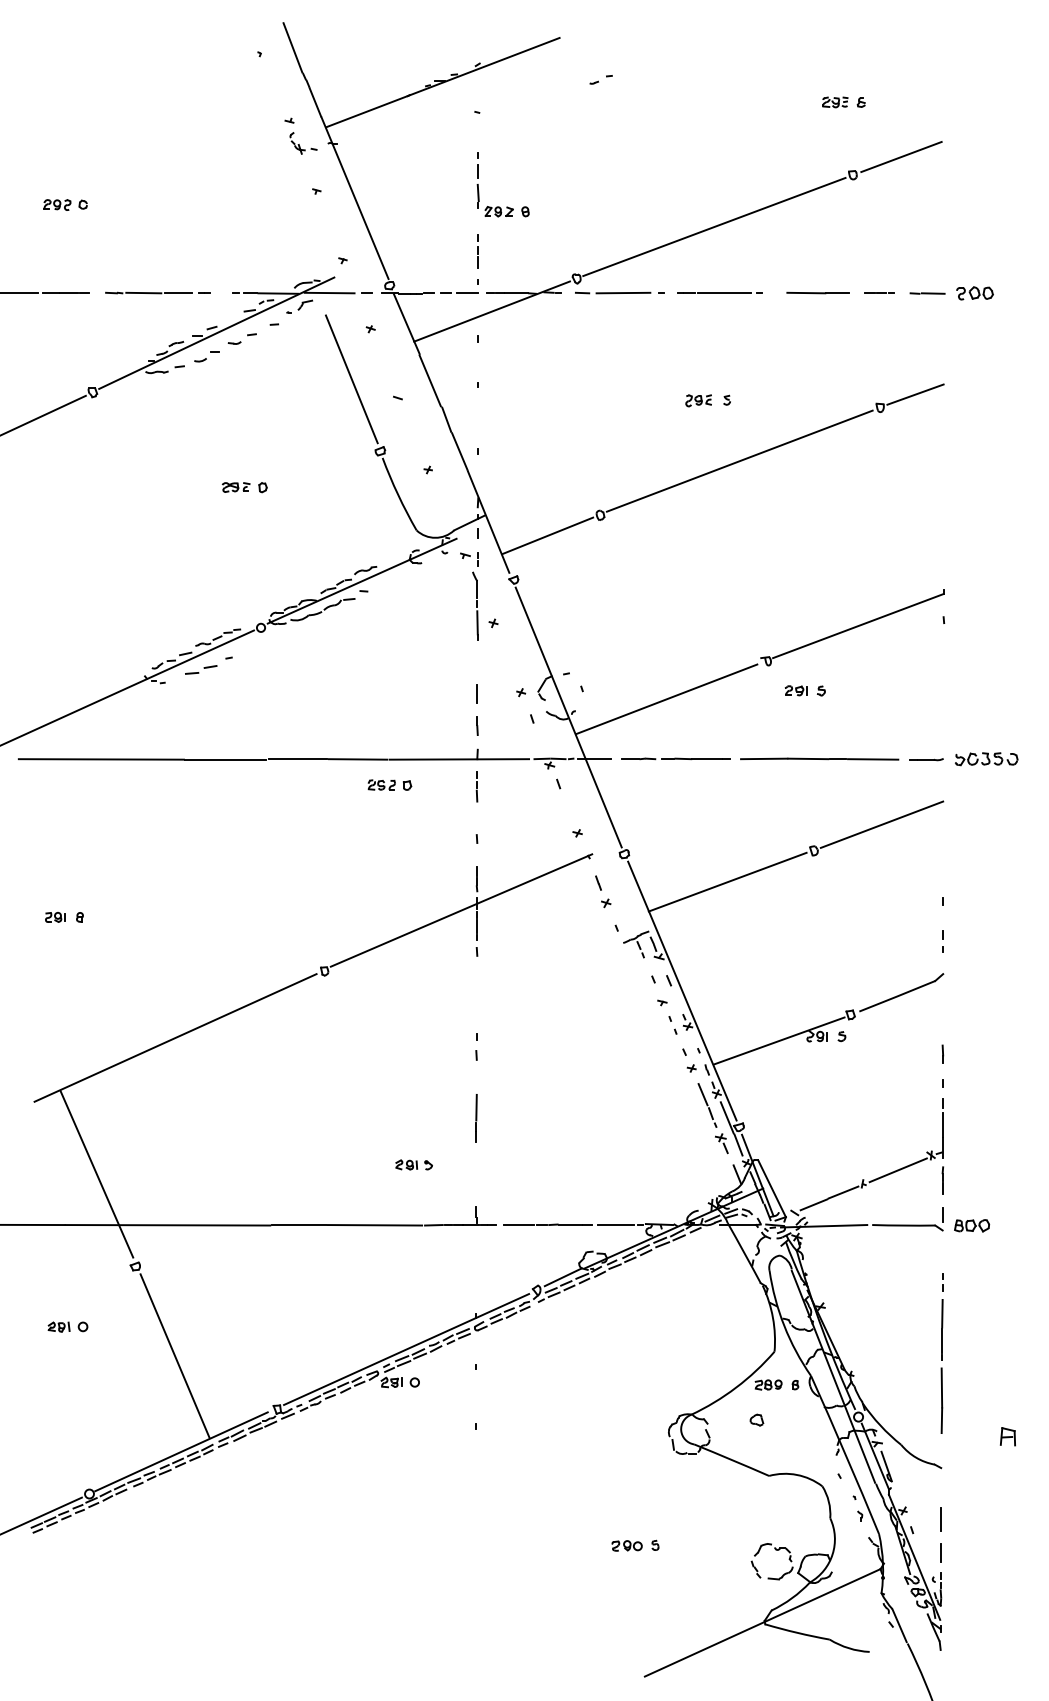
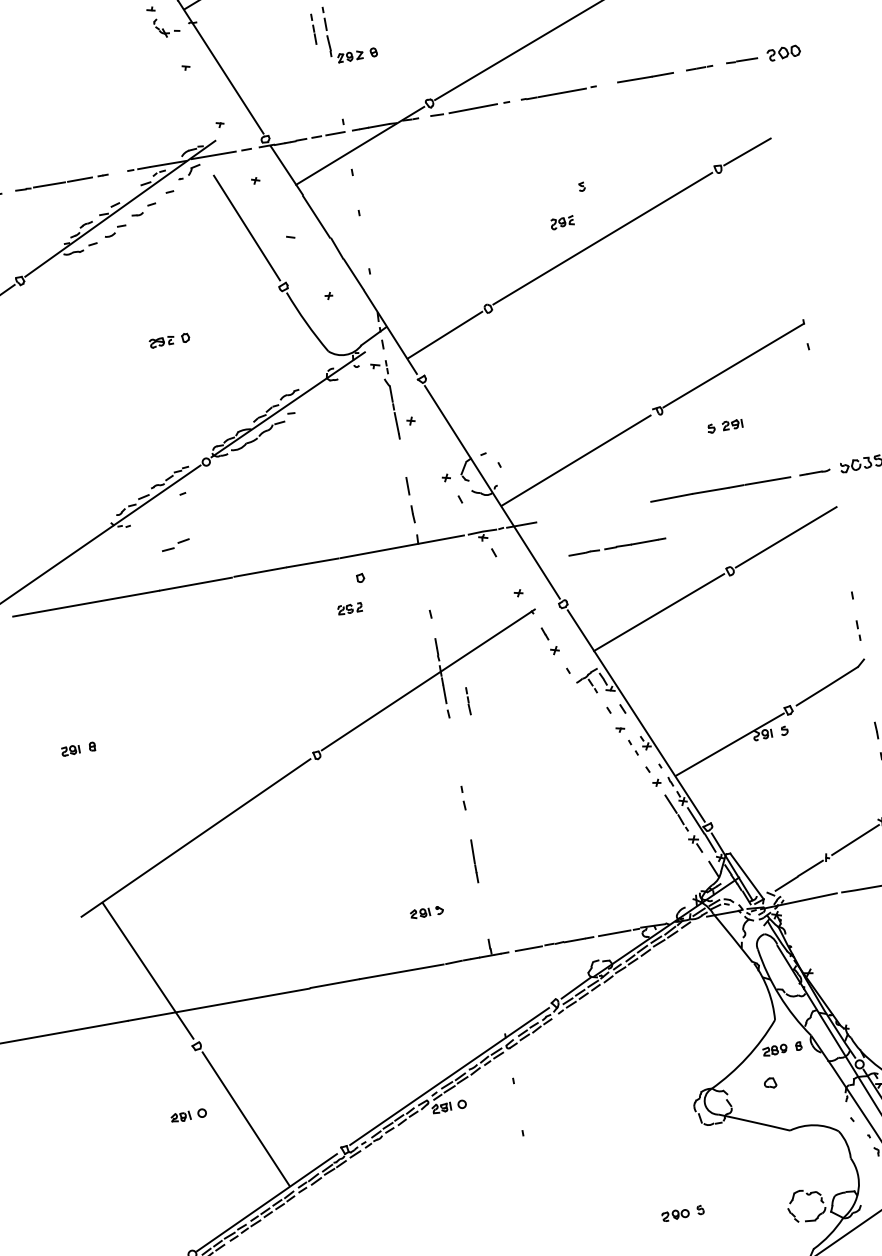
line: (477, 251) -> (313, 29), moved
part: (698, 400) -> (562, 222), moved
part: (201, 669) -> (175, 544), moved
part: (795, 690) -> (731, 424), moved
part: (675, 758) -> (616, 546), moved
part: (381, 784) -> (349, 608), moved
part: (476, 786) -> (467, 701), moved
part: (67, 1326) -> (188, 1115), moved

